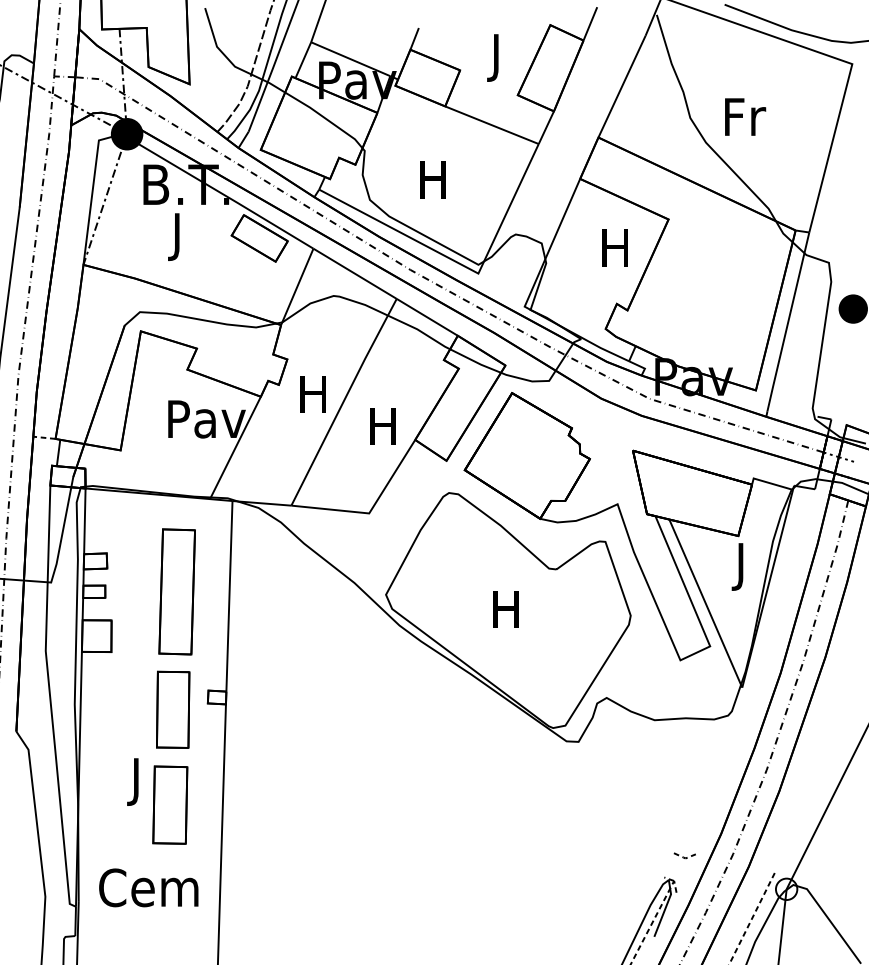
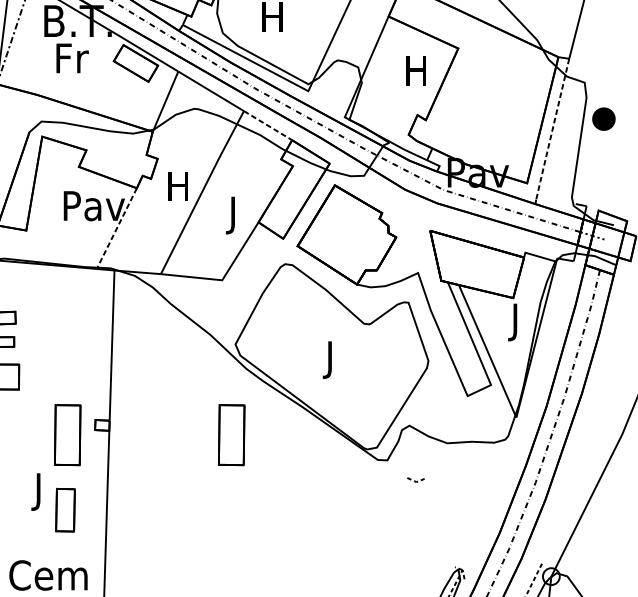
text: (179, 236) -> (72, 61), J -> Fr
line: (427, 317) -> (268, 125), solid -> dashed
line: (788, 322) -> (552, 129), solid -> dashed
text: (382, 431) -> (232, 215), H -> J
line: (235, 448) -> (116, 229), solid -> dashed
part: (176, 591) -> (70, 341), removed
text: (505, 614) -> (329, 359), H -> J
part: (381, 709) -> (231, 434), added
part: (170, 804) -> (65, 509), size x0.7
line: (683, 856) -> (414, 480), moved

